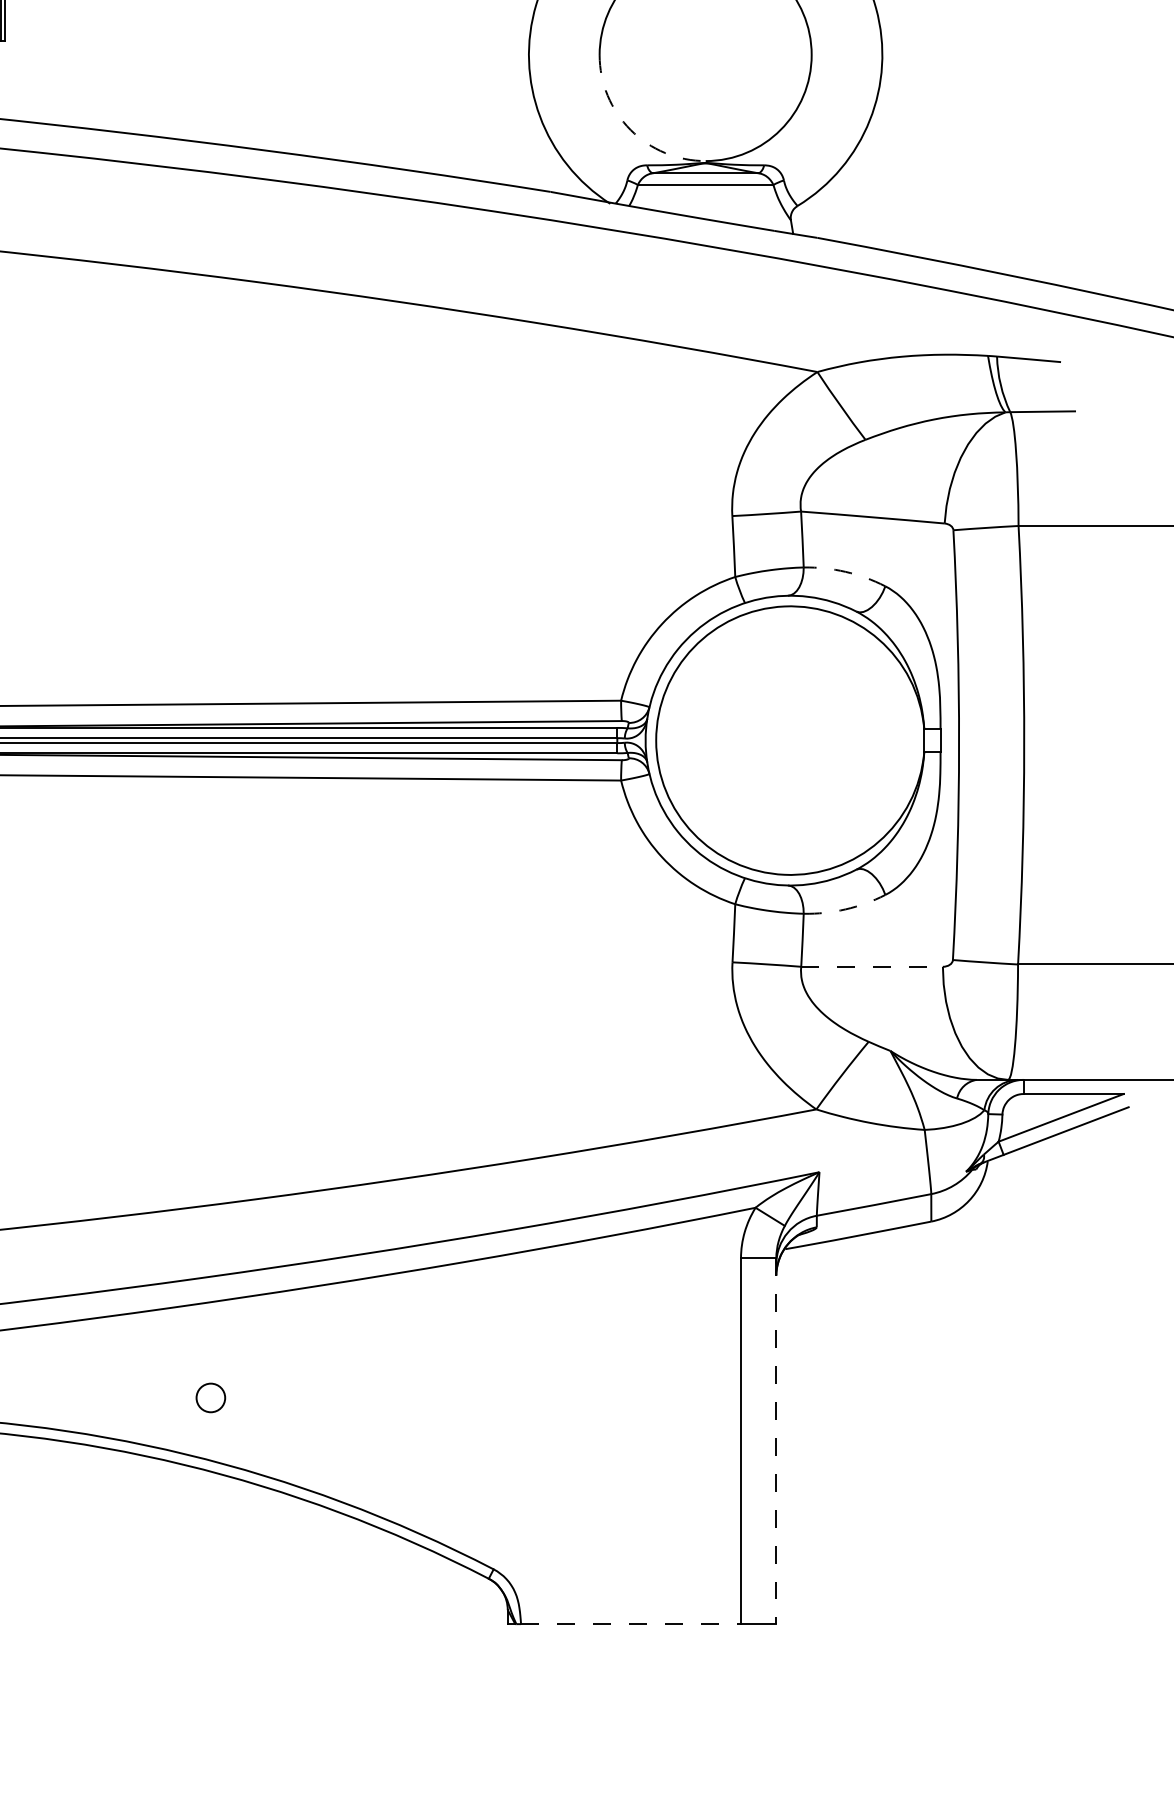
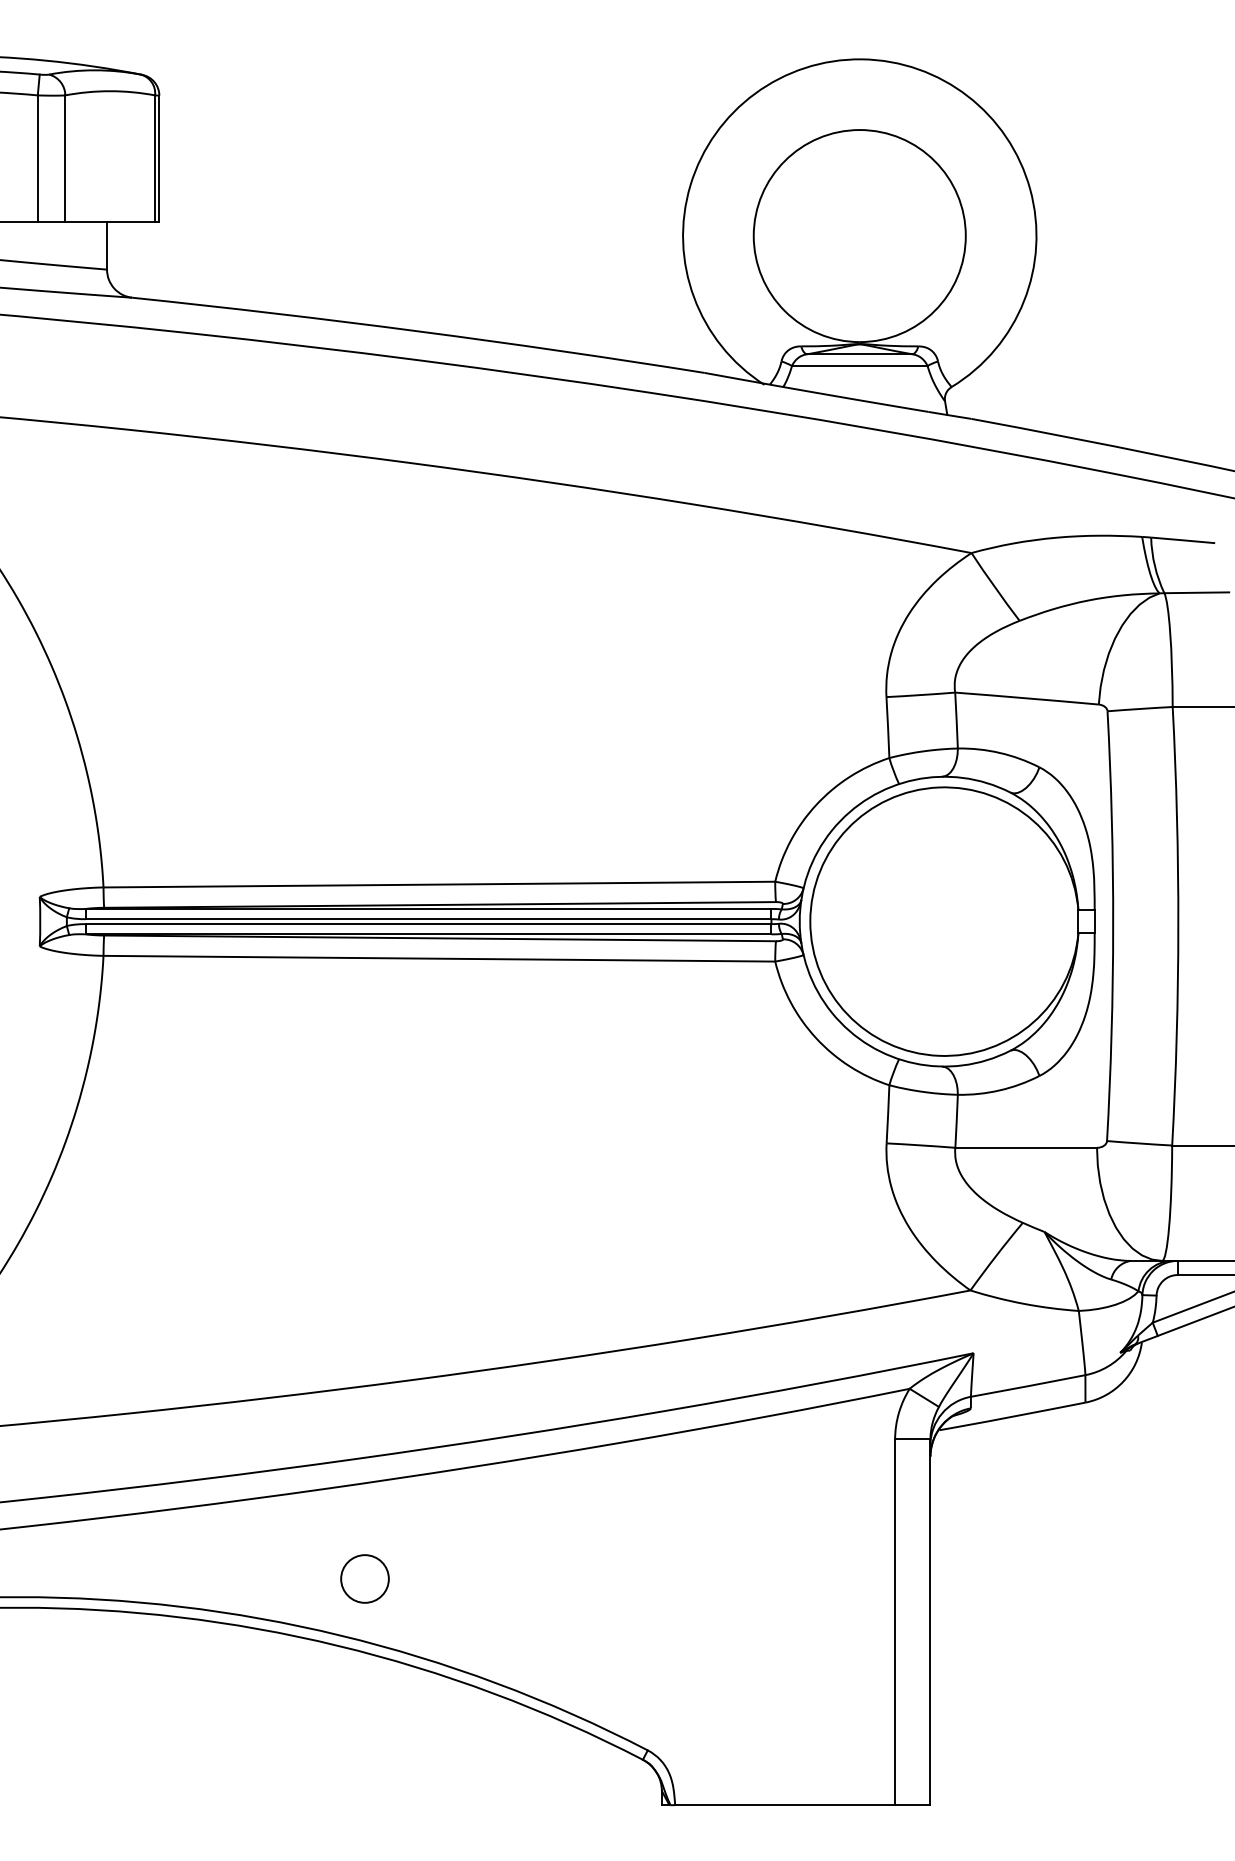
arc: (630, 130) -> (784, 311), dashed -> solid
arc: (845, 571) -> (999, 752), dashed -> solid
arc: (845, 909) -> (999, 1090), dashed -> solid
line: (872, 966) -> (1026, 1147), dashed -> solid
circle: (210, 1397) -> (364, 1578), size x1.67
line: (776, 1441) -> (930, 1622), dashed -> solid
line: (631, 1624) -> (785, 1805), dashed -> solid

